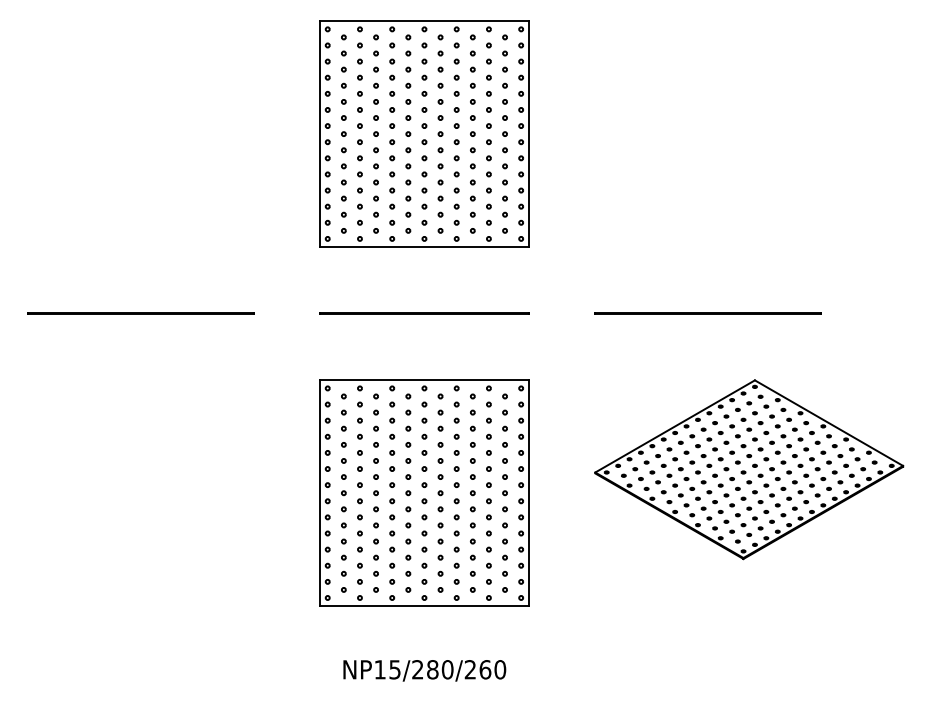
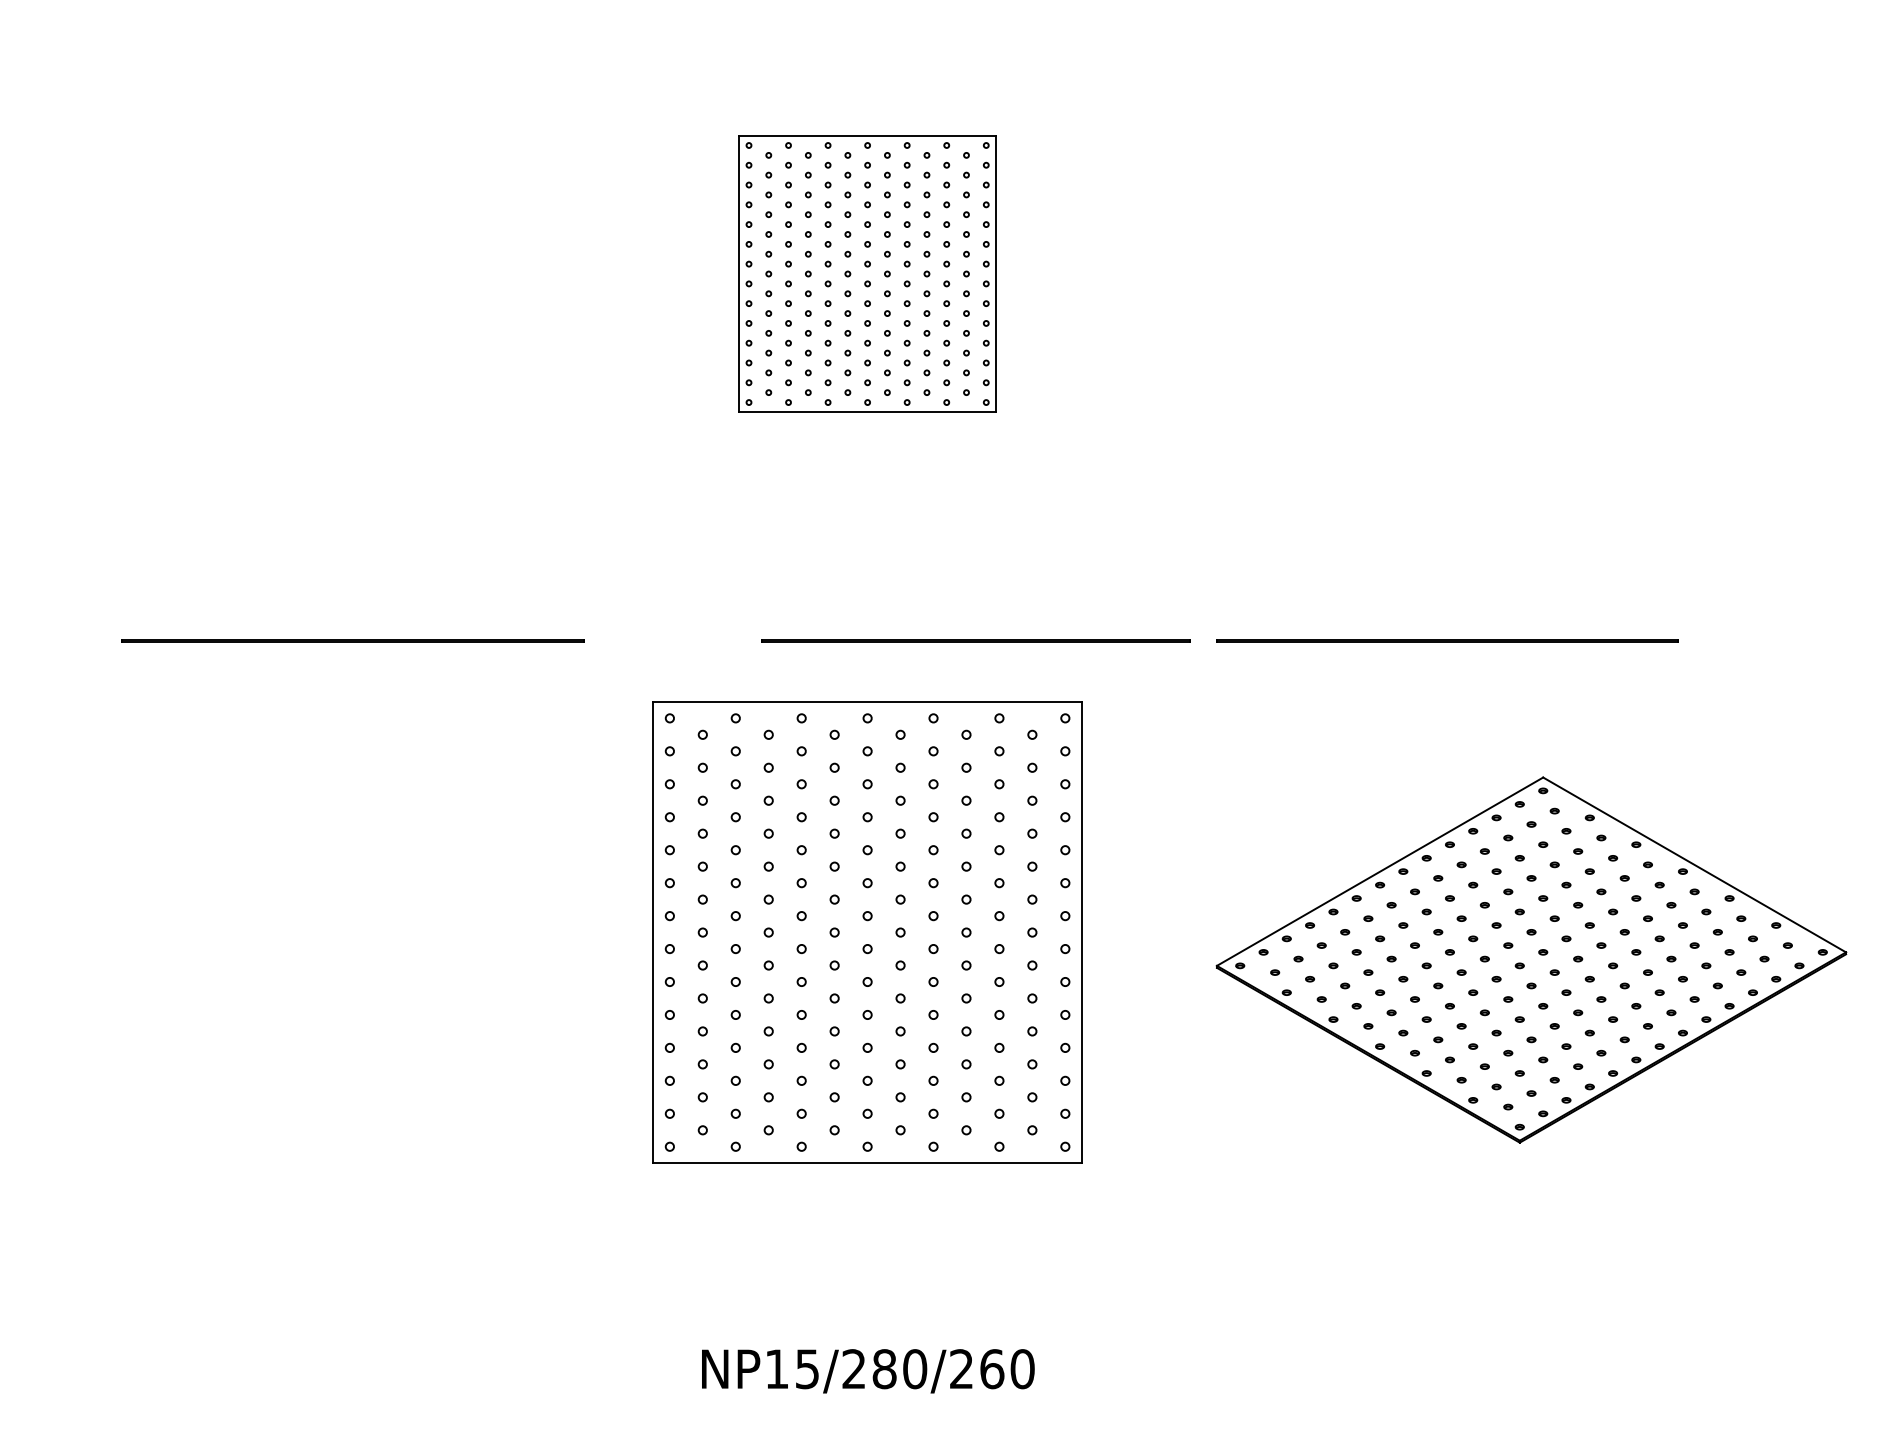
part: (424, 133) -> (867, 272), size x0.6
line: (140, 313) -> (352, 640), moved
line: (424, 313) -> (976, 640), moved
part: (424, 492) -> (867, 931), moved

